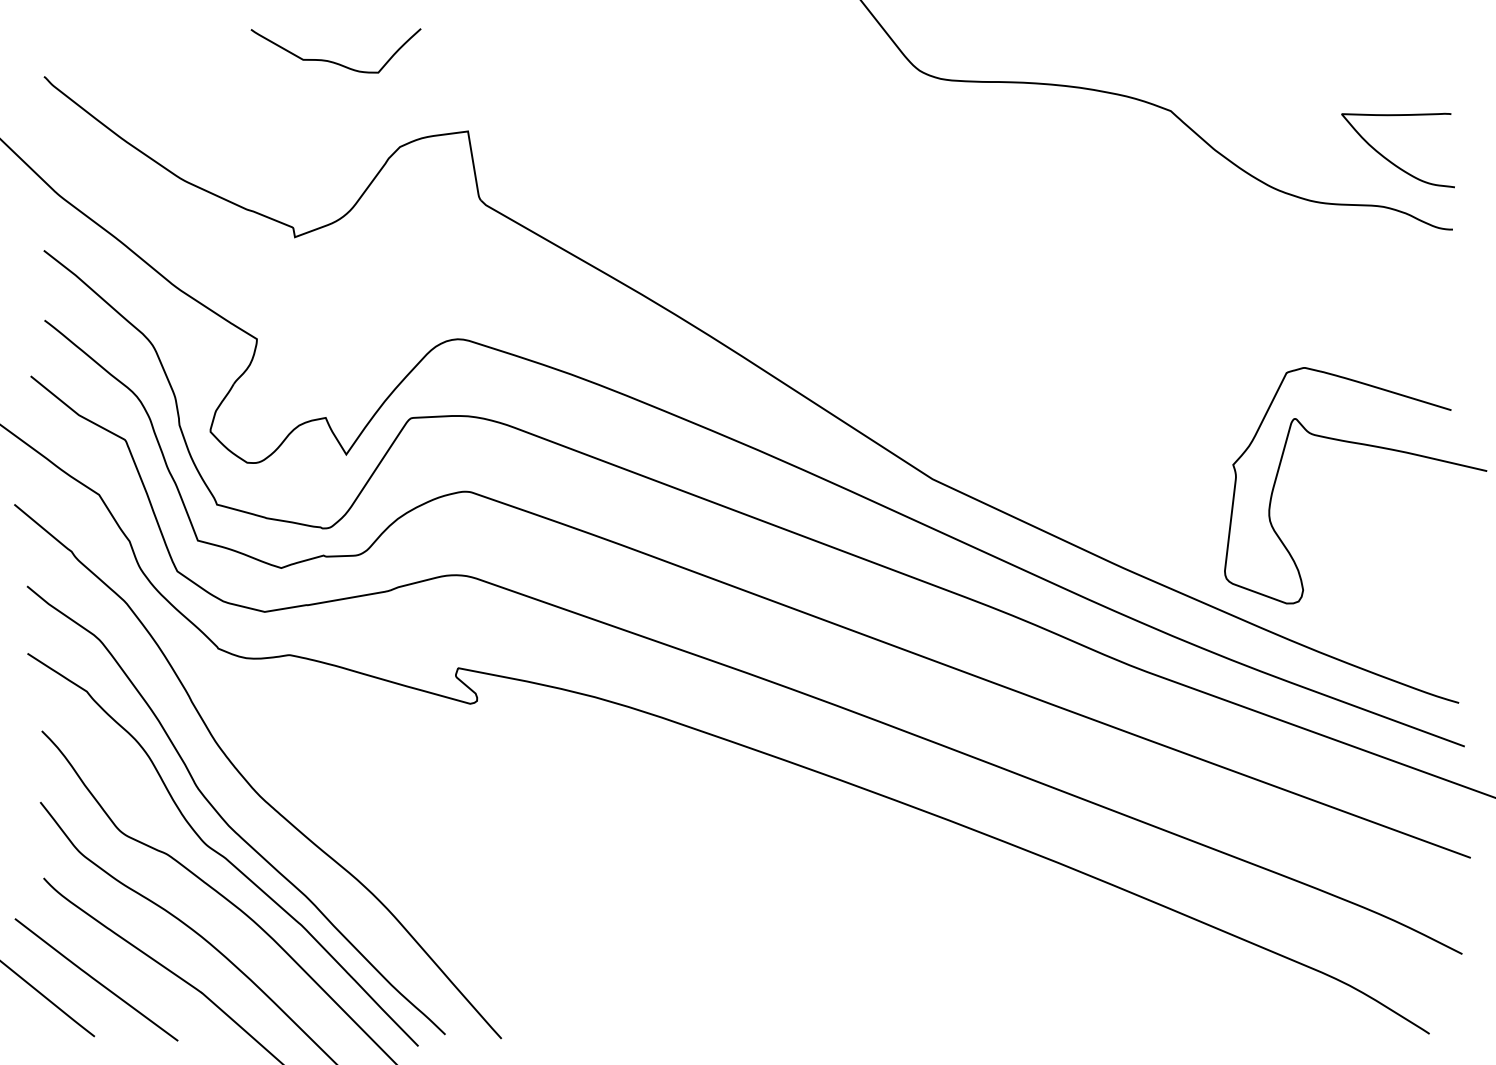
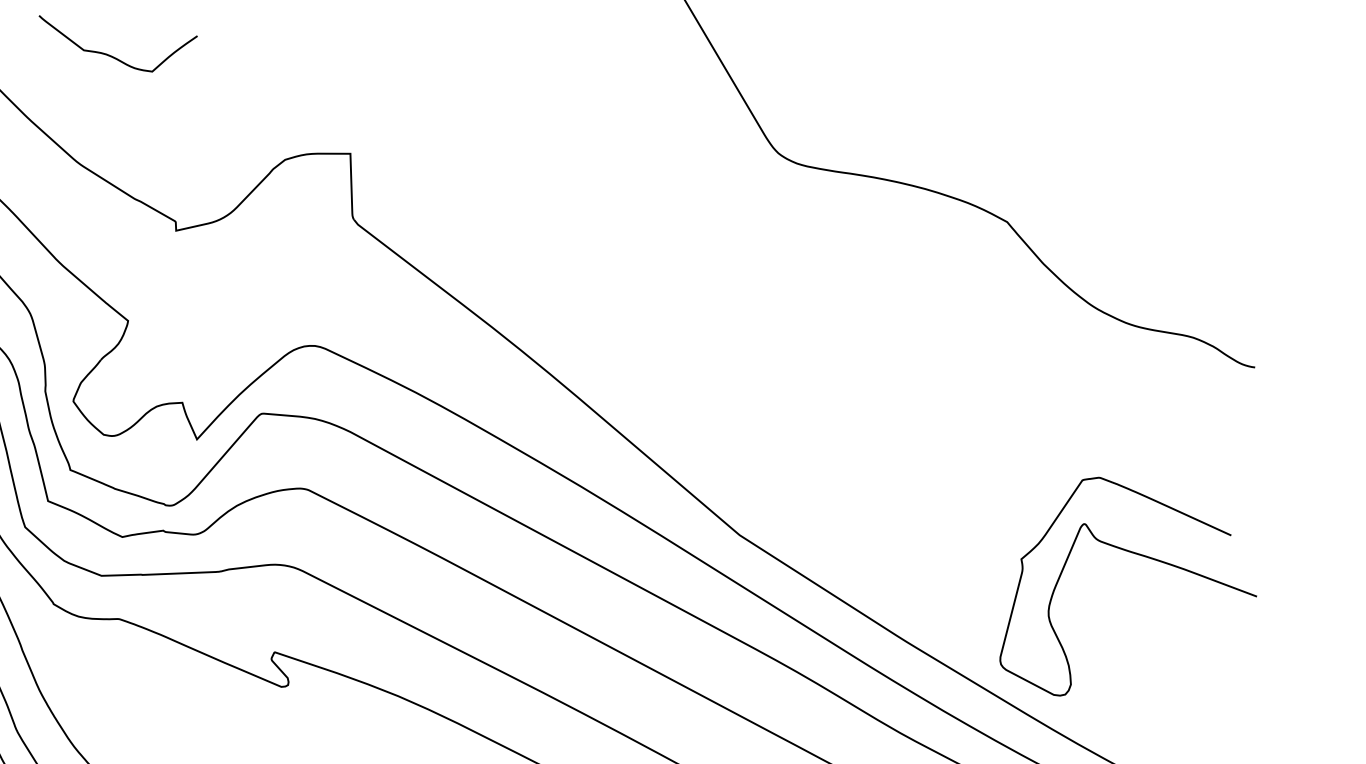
curve: (330, 60) -> (109, 54), moved
curve: (1390, 160) -> (1205, 295), removed

